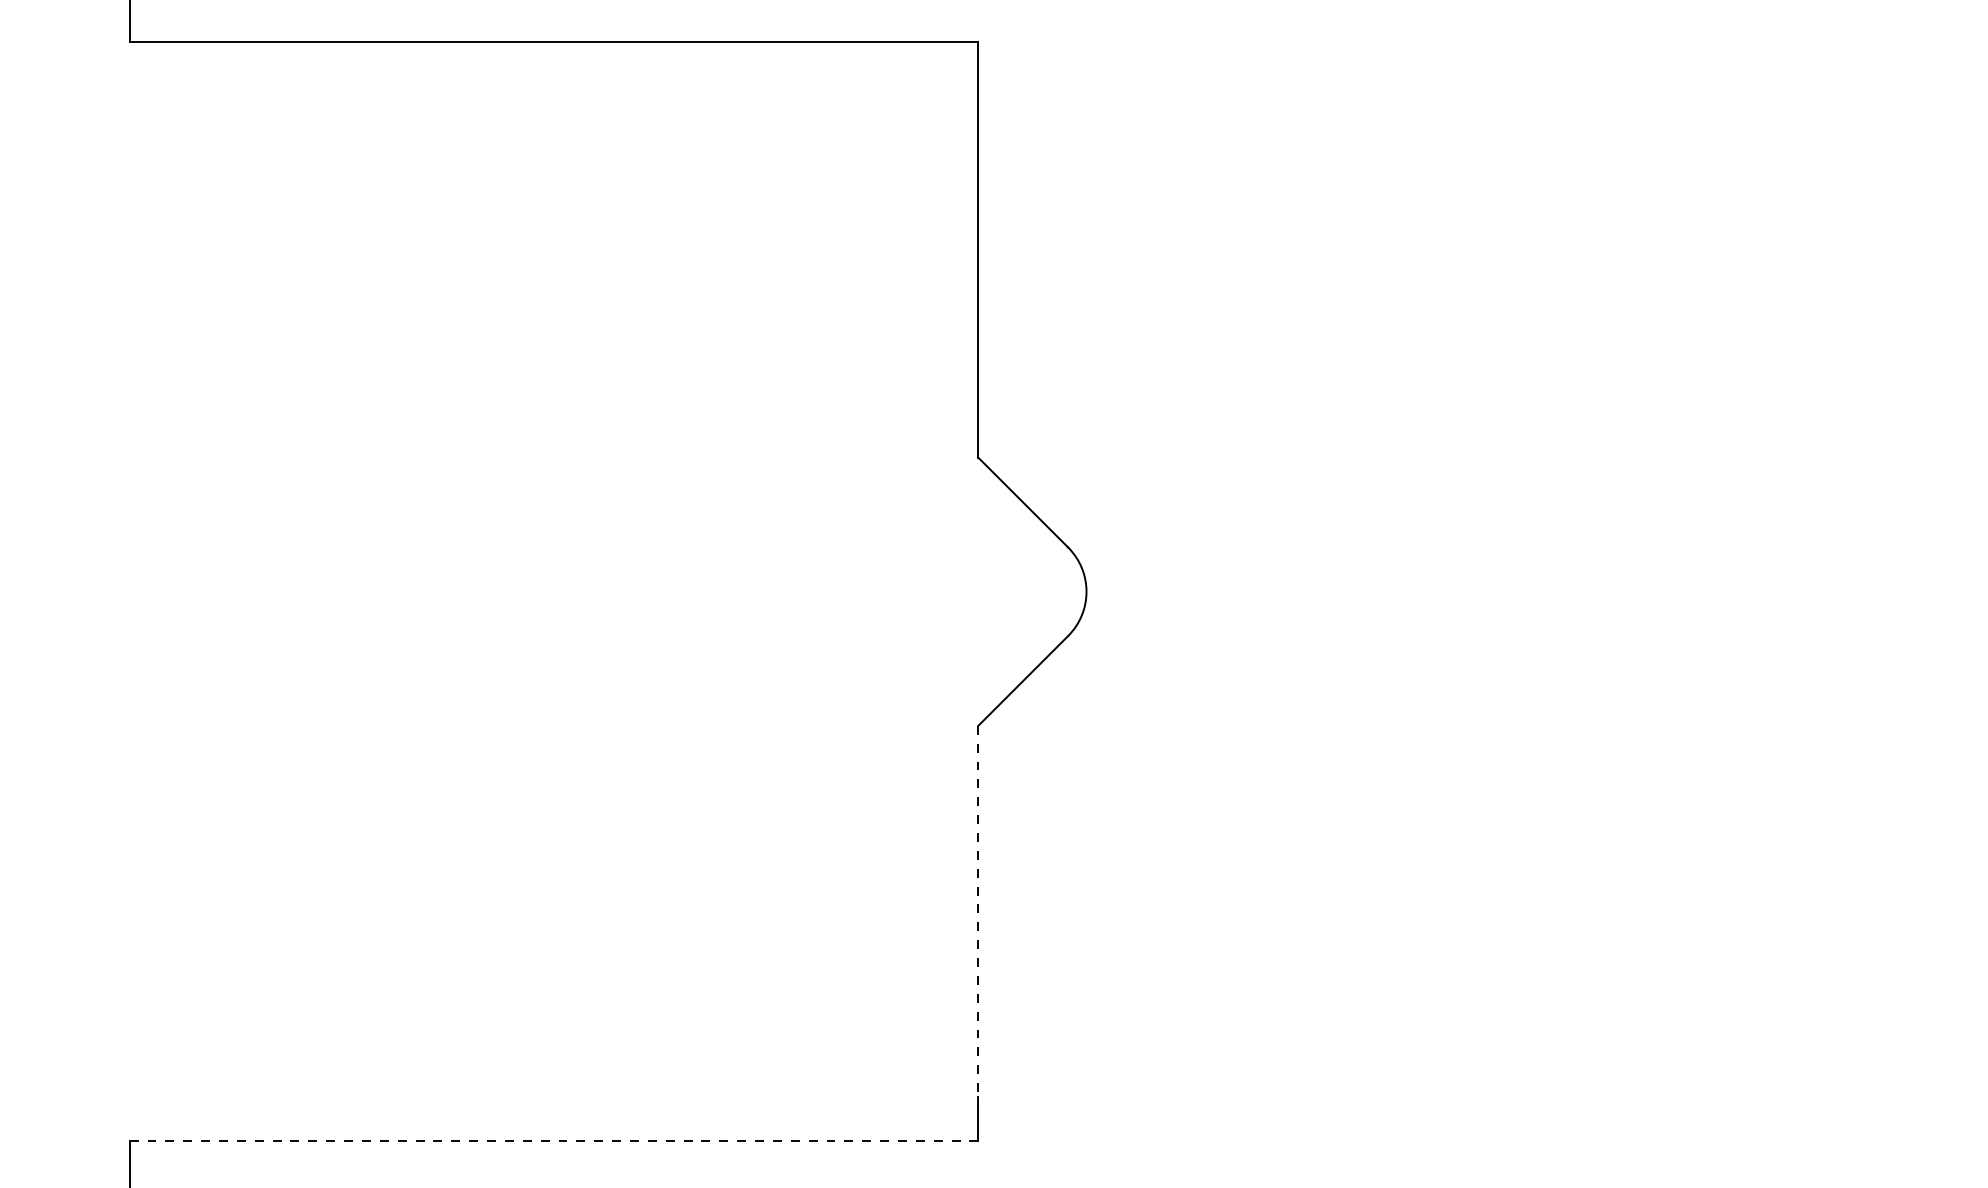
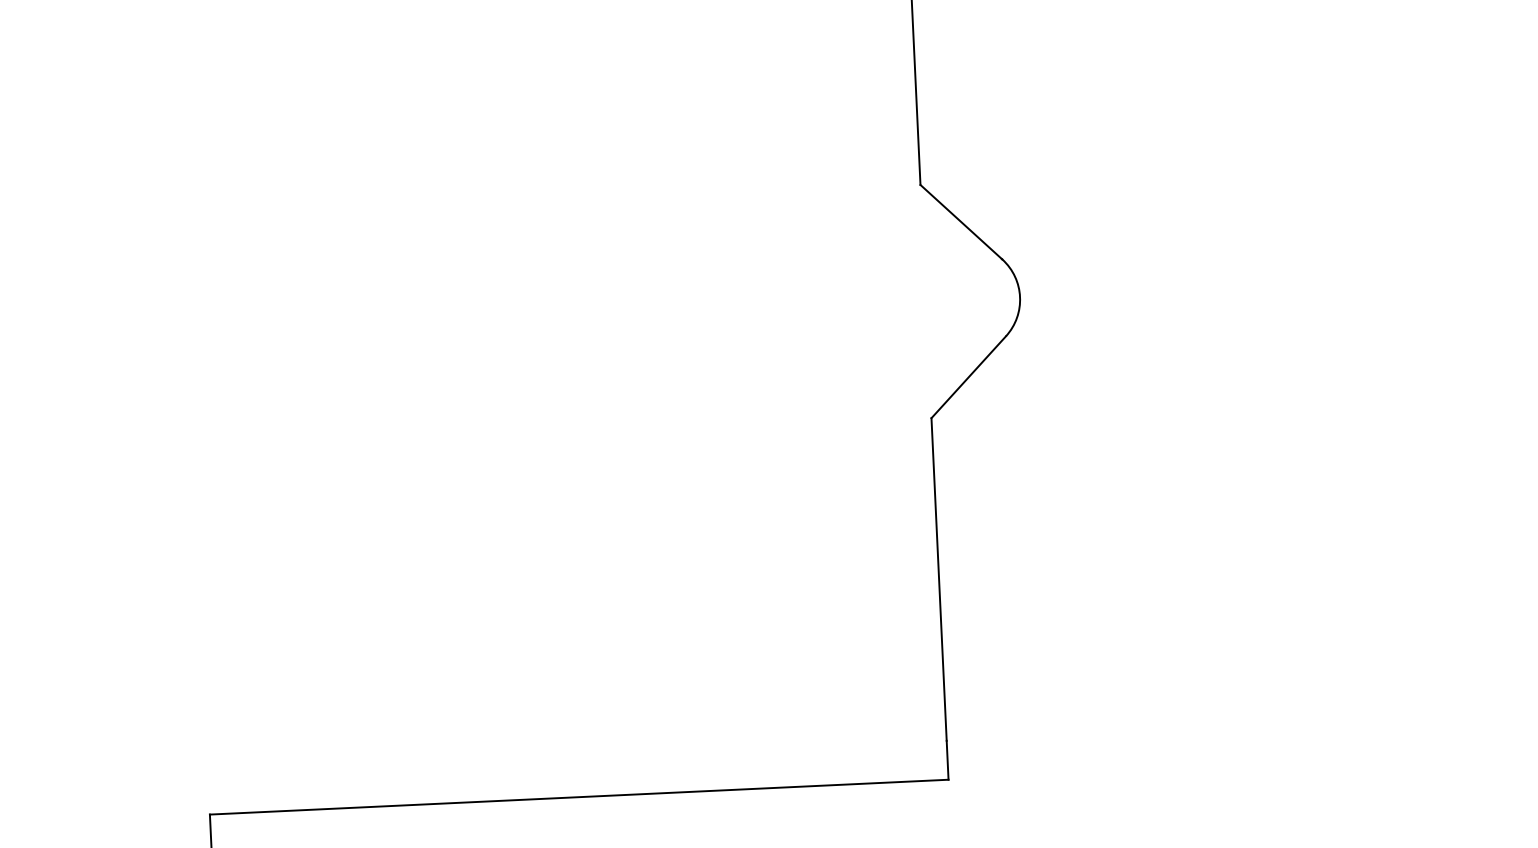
line: (978, 911) -> (939, 579), dashed -> solid
line: (553, 1141) -> (578, 797), dashed -> solid

